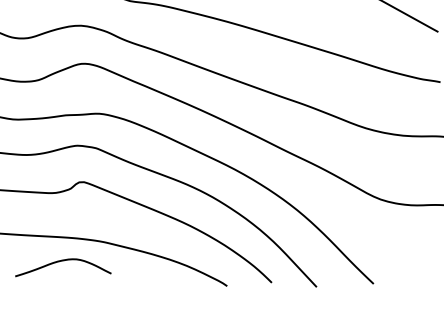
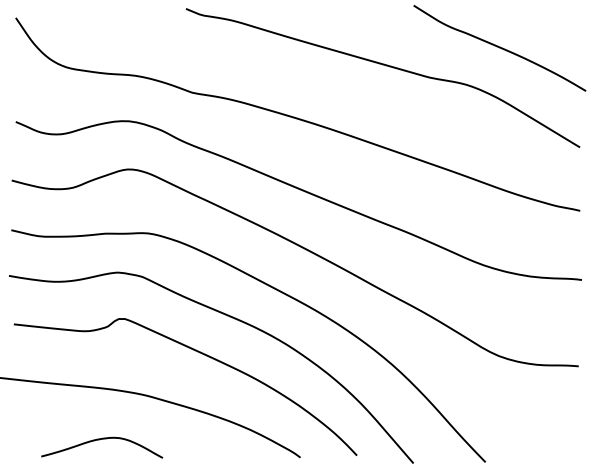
curve: (60, 261) -> (99, 440), moved

